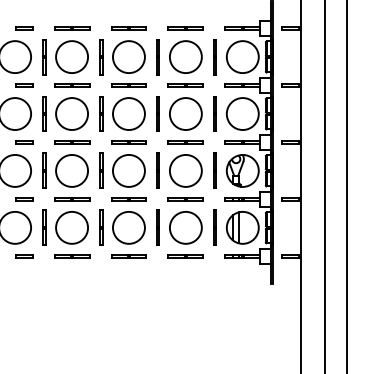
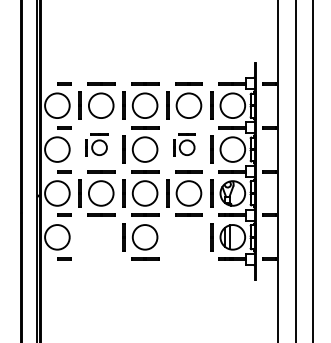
part: (65, 107) -> (96, 144), size x0.6
part: (180, 107) -> (184, 144), size x0.6
part: (65, 233) -> (96, 241), removed
part: (180, 233) -> (184, 241), removed

